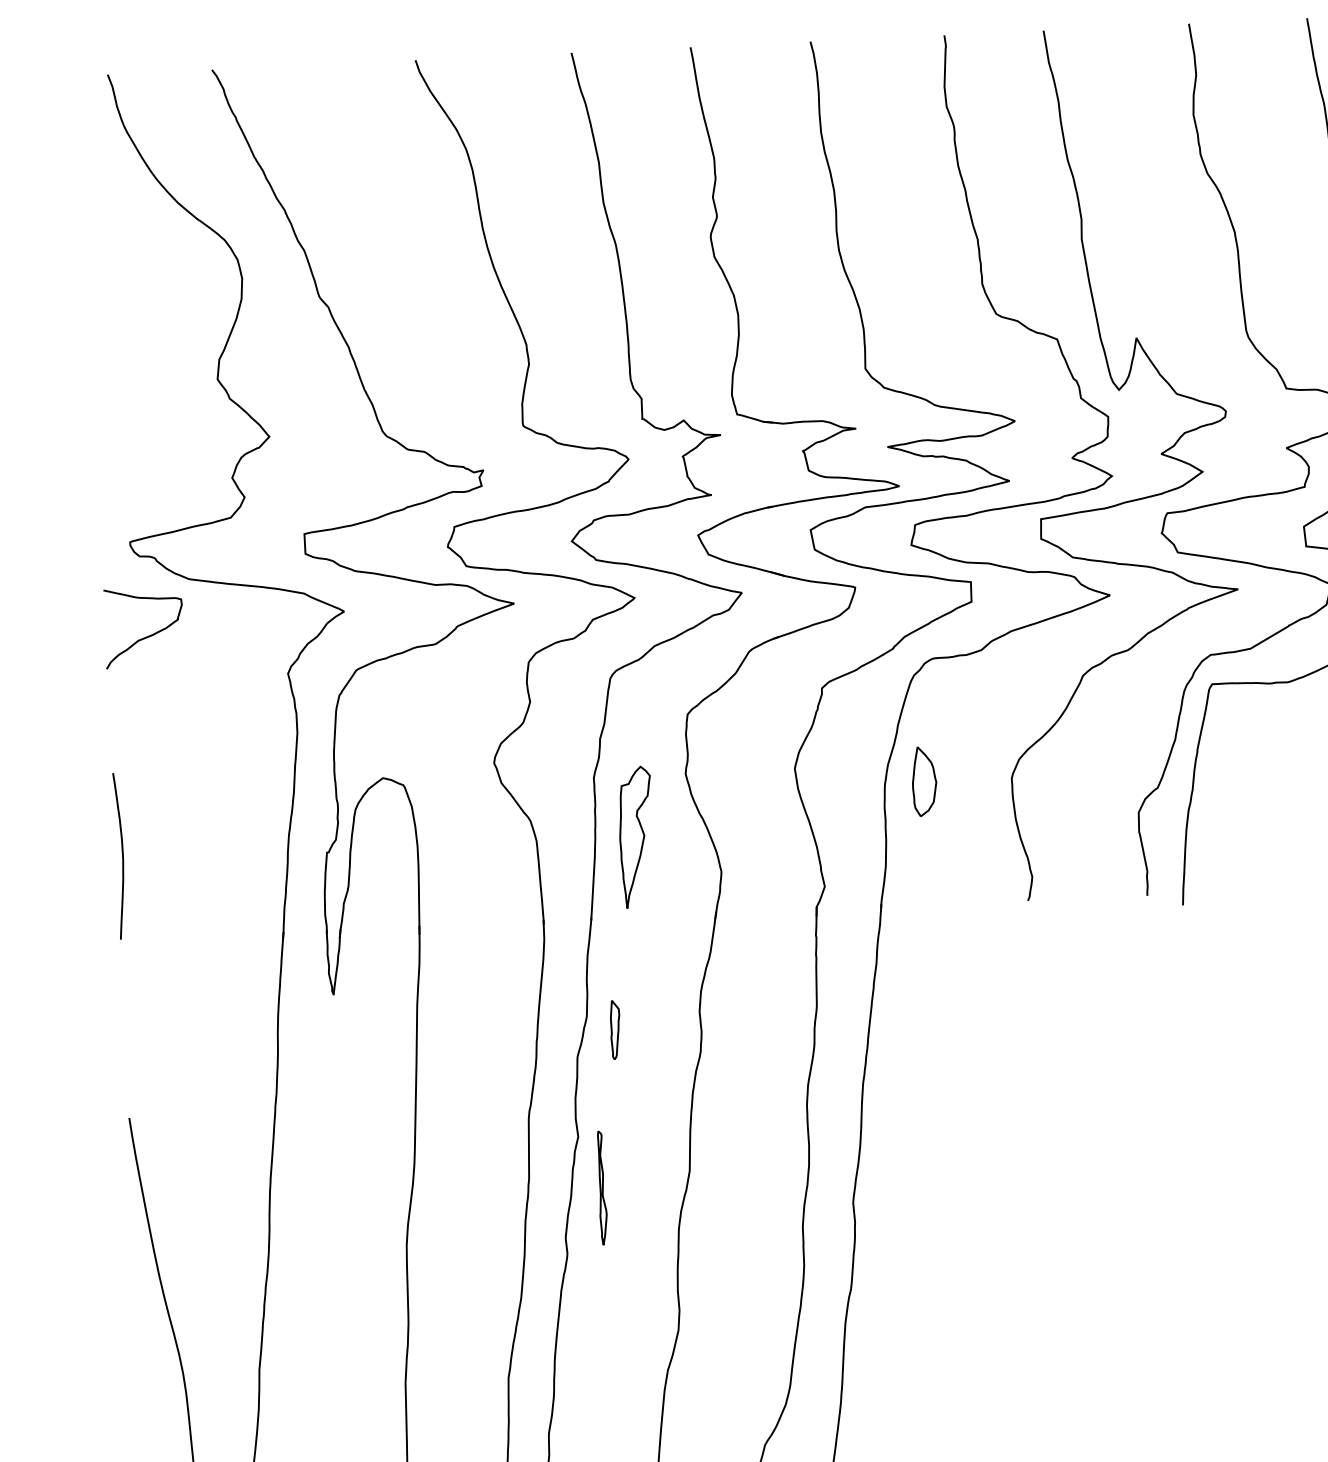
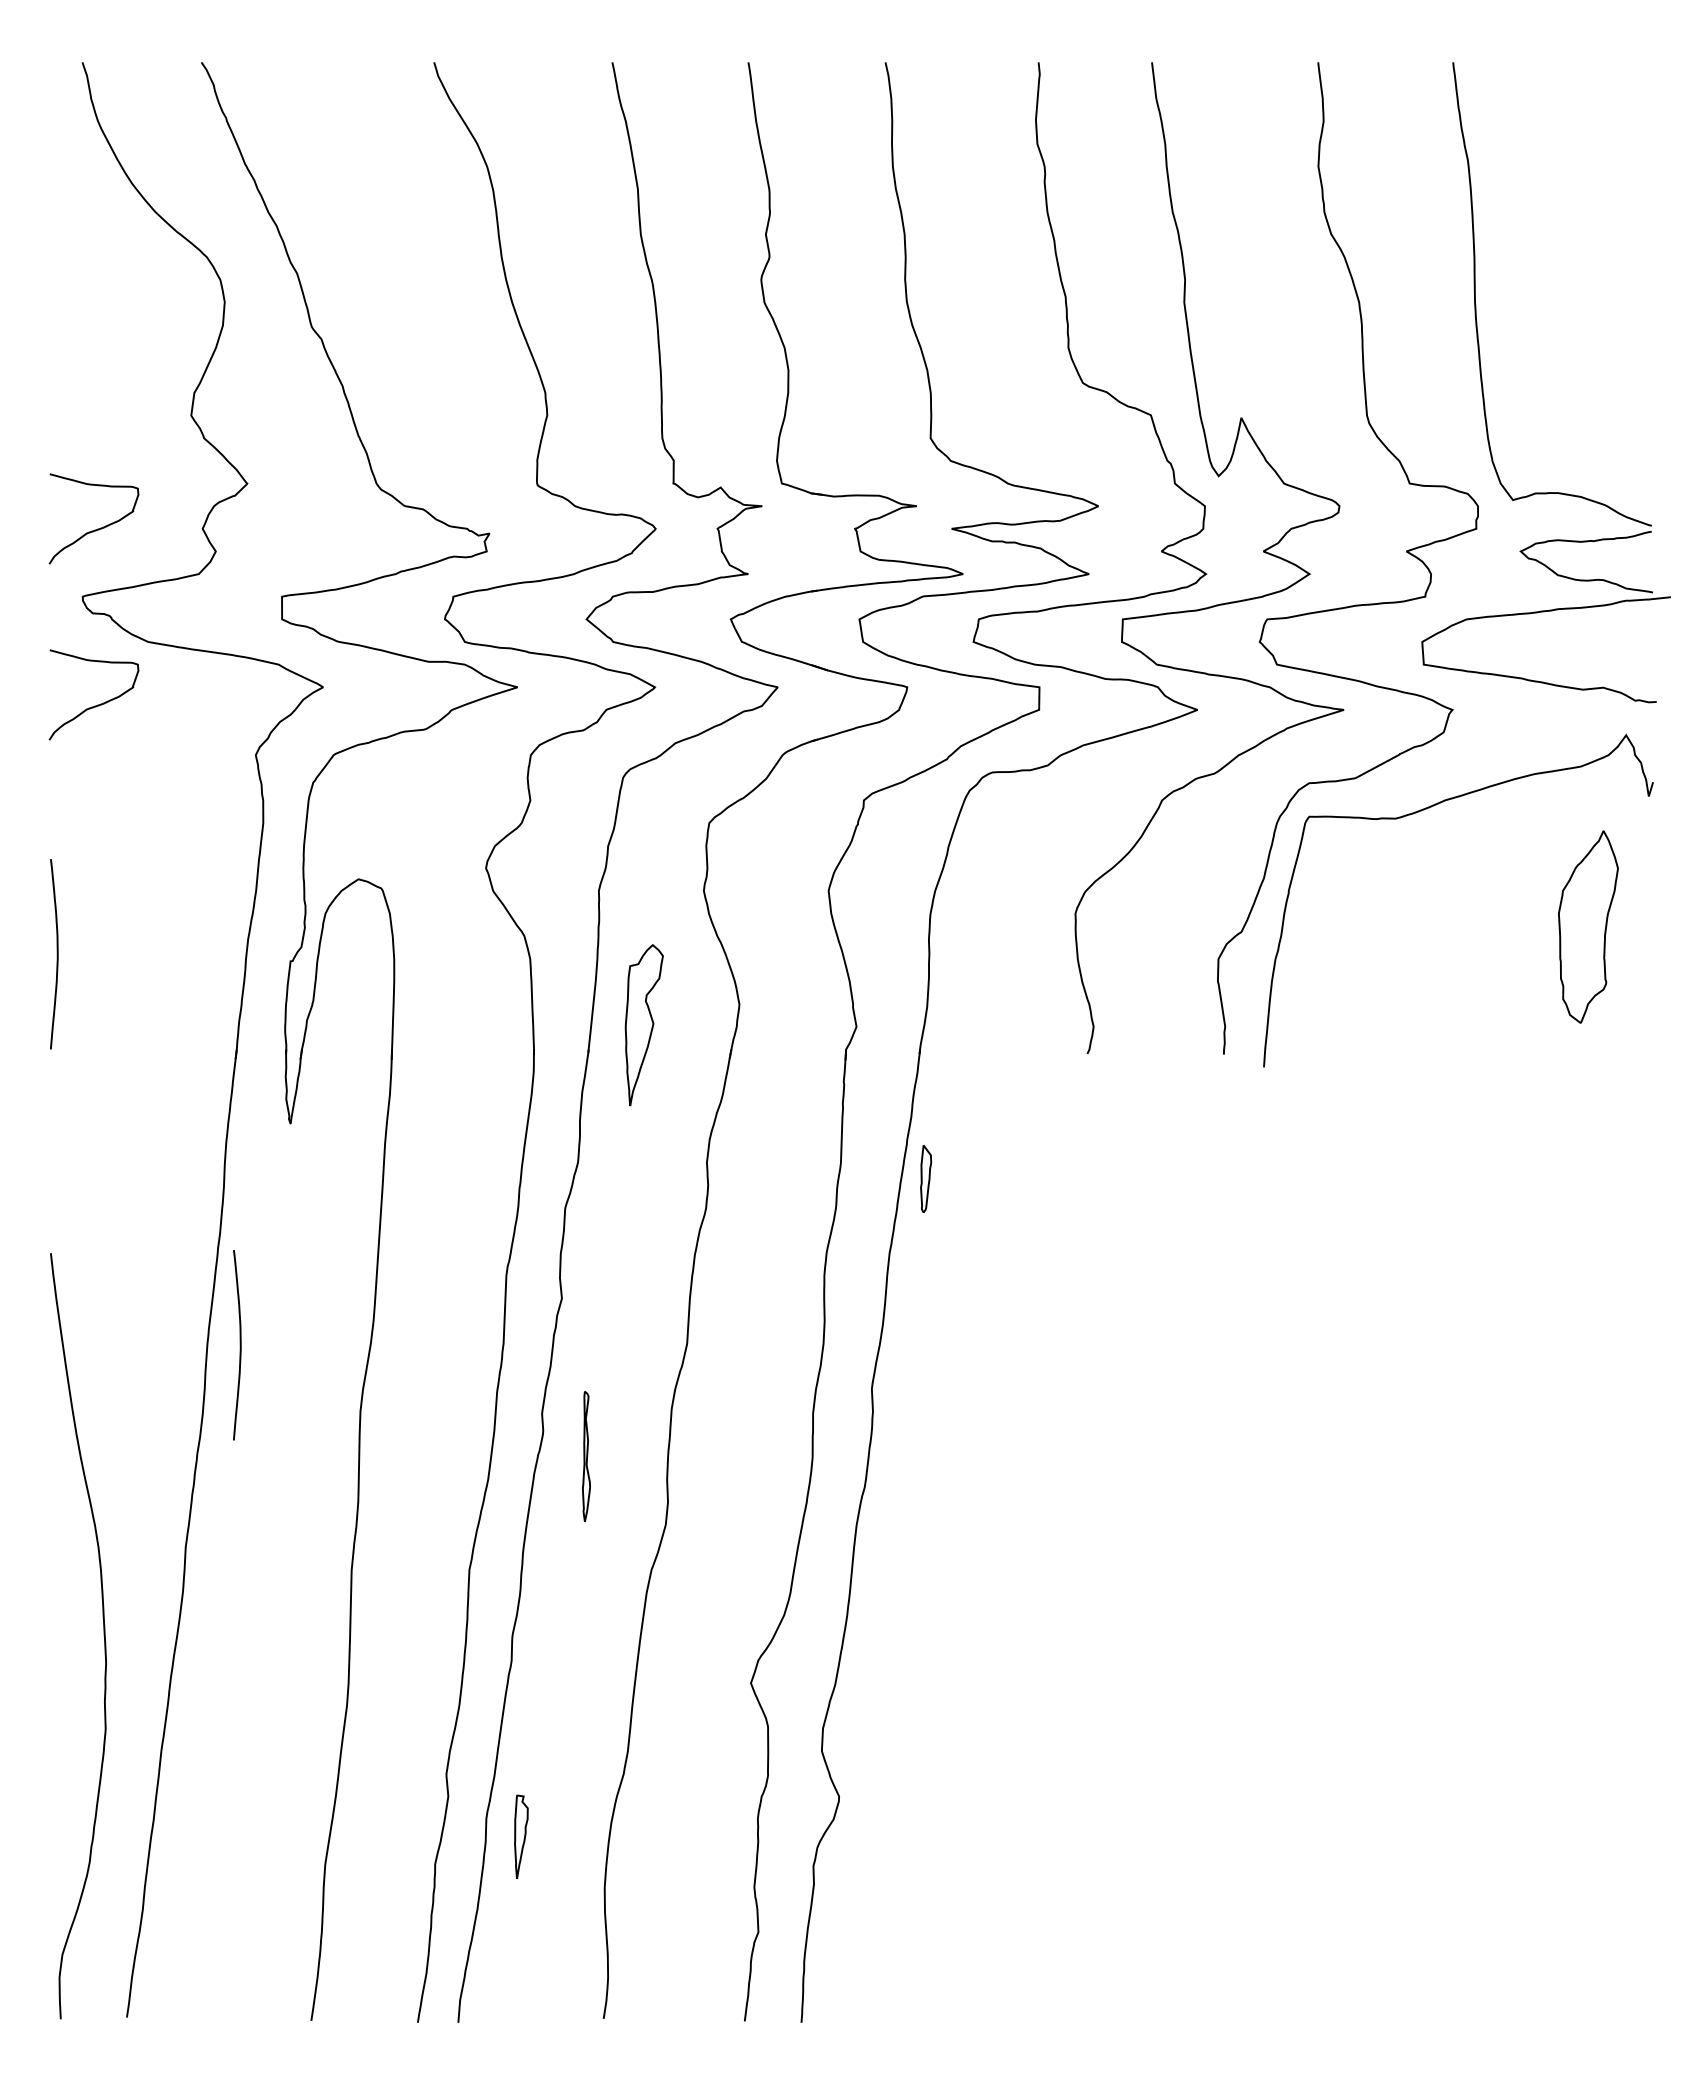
curve: (140, 482) -> (97, 528), added
part: (924, 781) -> (975, 912), removed
part: (635, 837) -> (643, 1025), moved
part: (615, 1029) -> (926, 1178), moved
part: (602, 1188) -> (586, 1456), moved
curve: (298, 1190) -> (239, 1345), added

